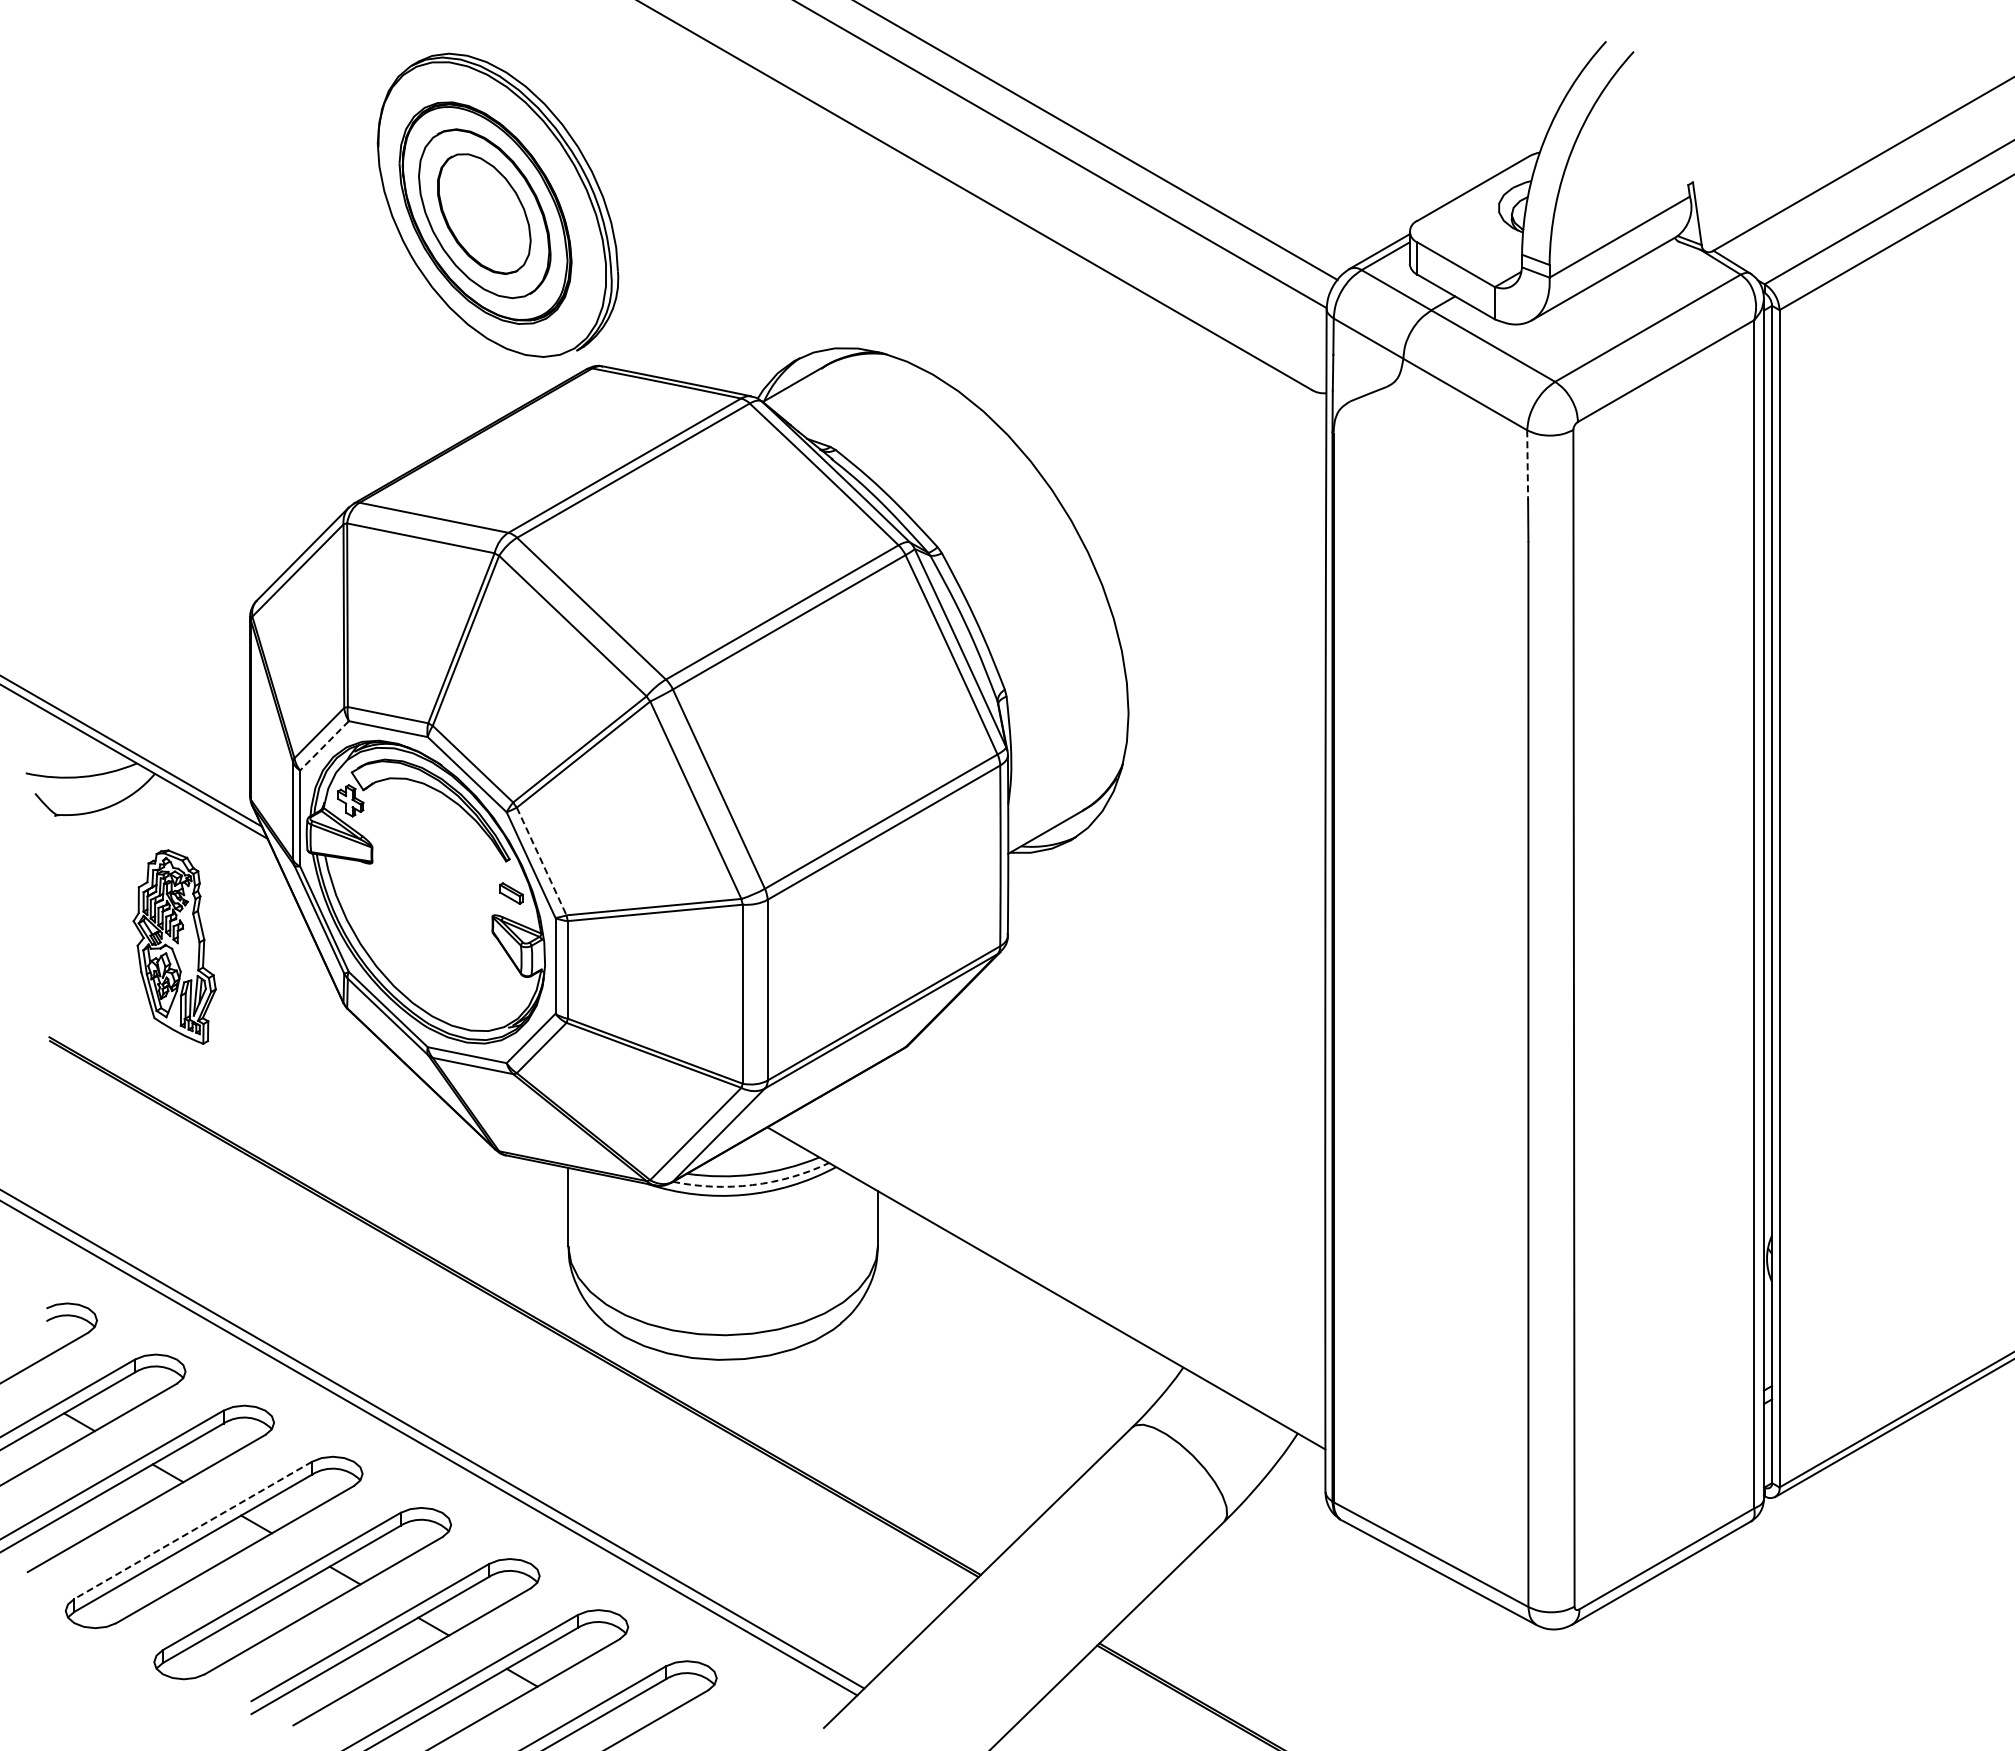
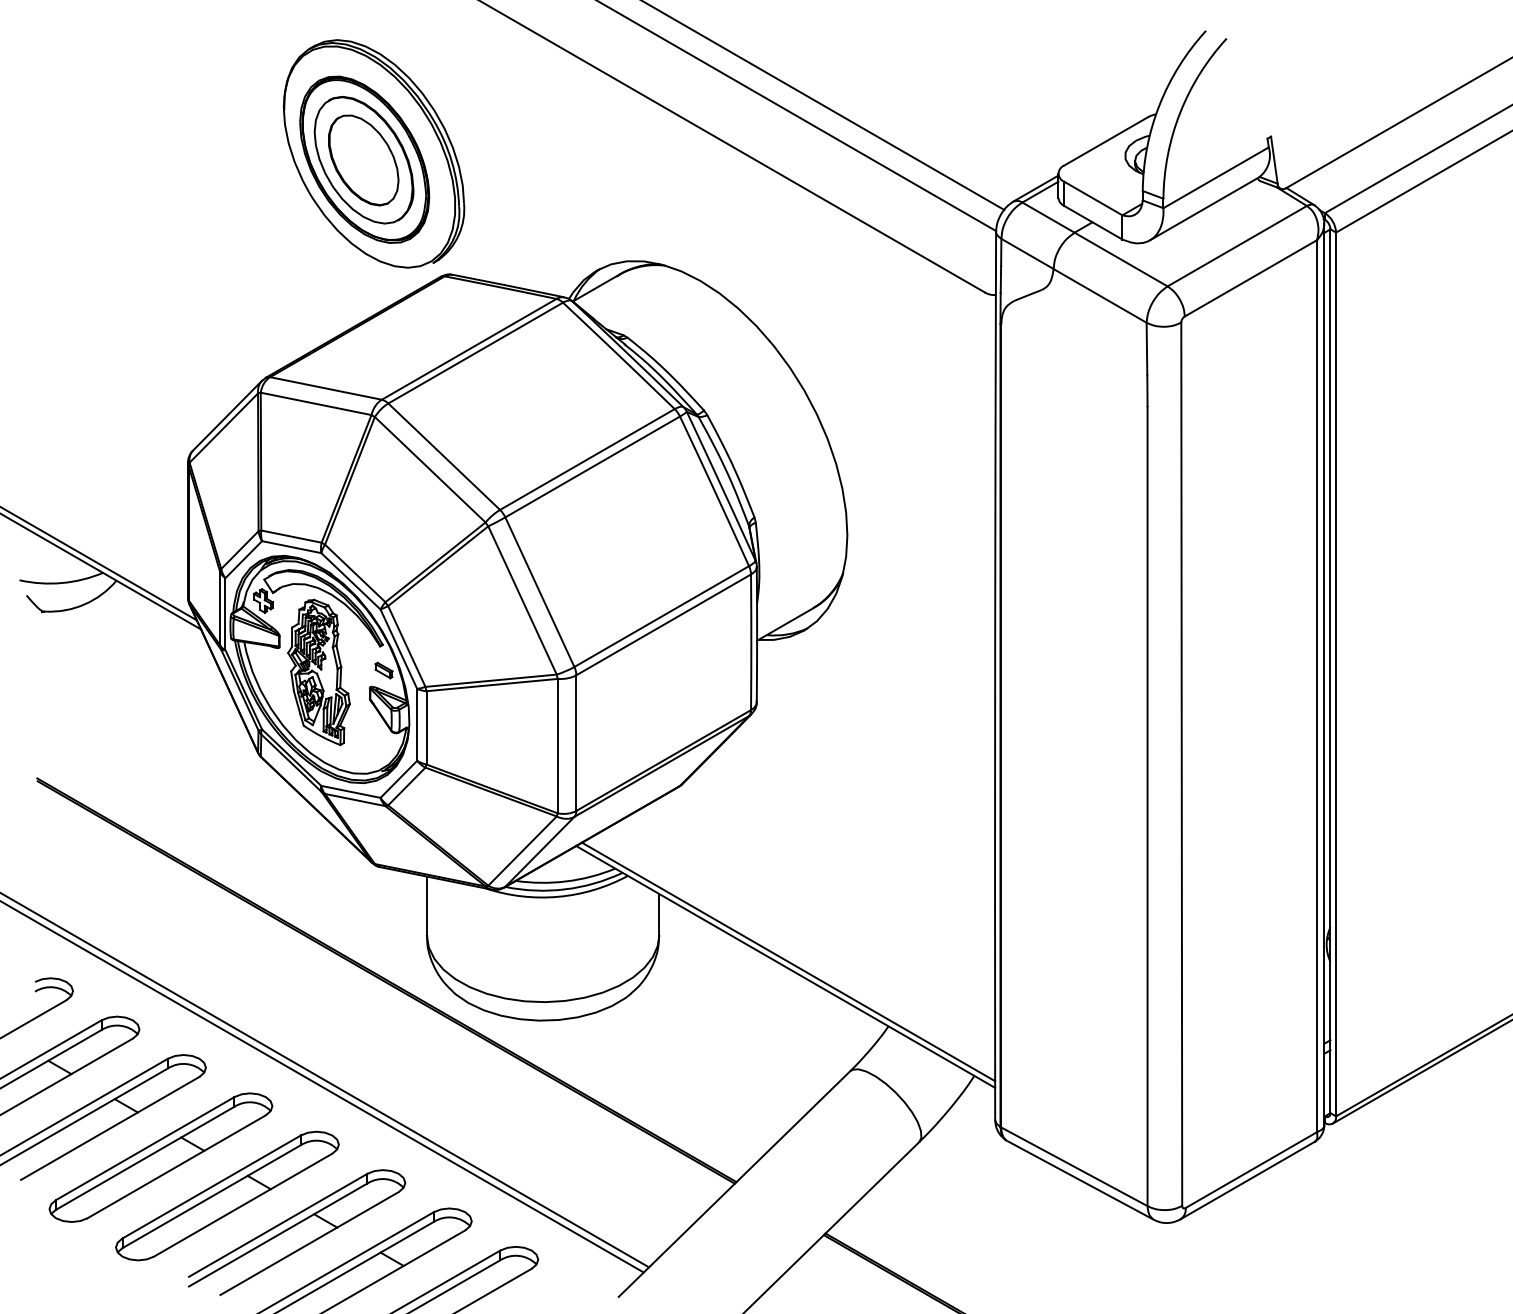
line: (1527, 465) -> (1146, 349), dashed -> solid
line: (324, 745) -> (243, 559), dashed -> solid
line: (541, 861) -> (406, 646), dashed -> solid
part: (174, 946) -> (318, 672), moved
arc: (752, 1185) -> (565, 889), dashed -> solid
line: (1050, 1281) -> (788, 961), added
line: (192, 1530) -> (144, 1148), dashed -> solid

